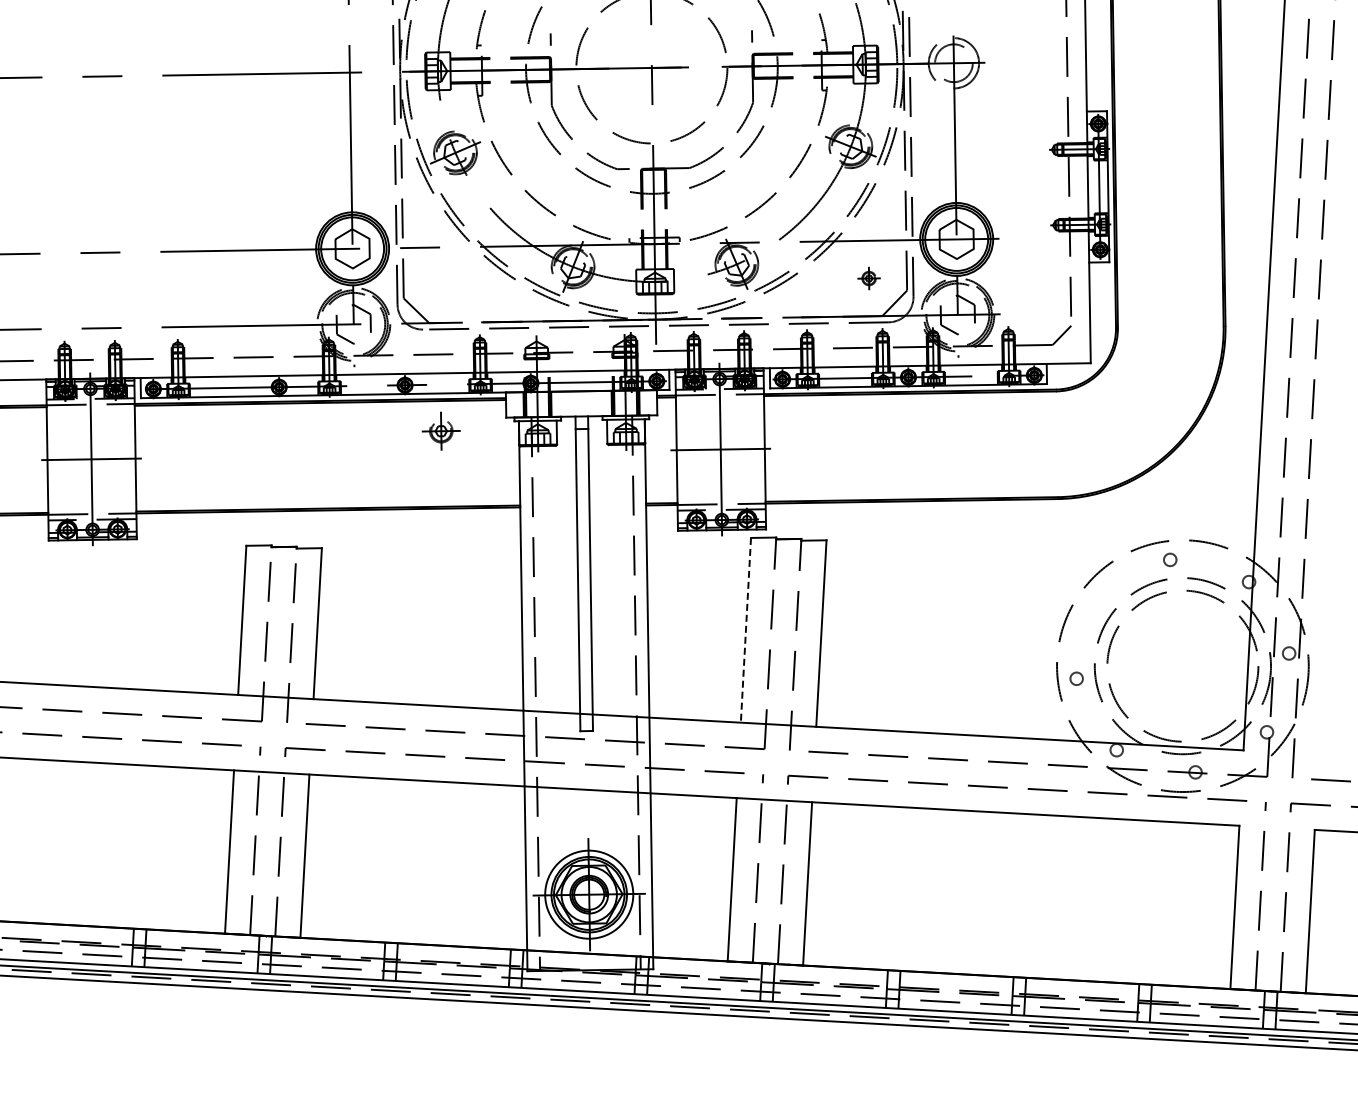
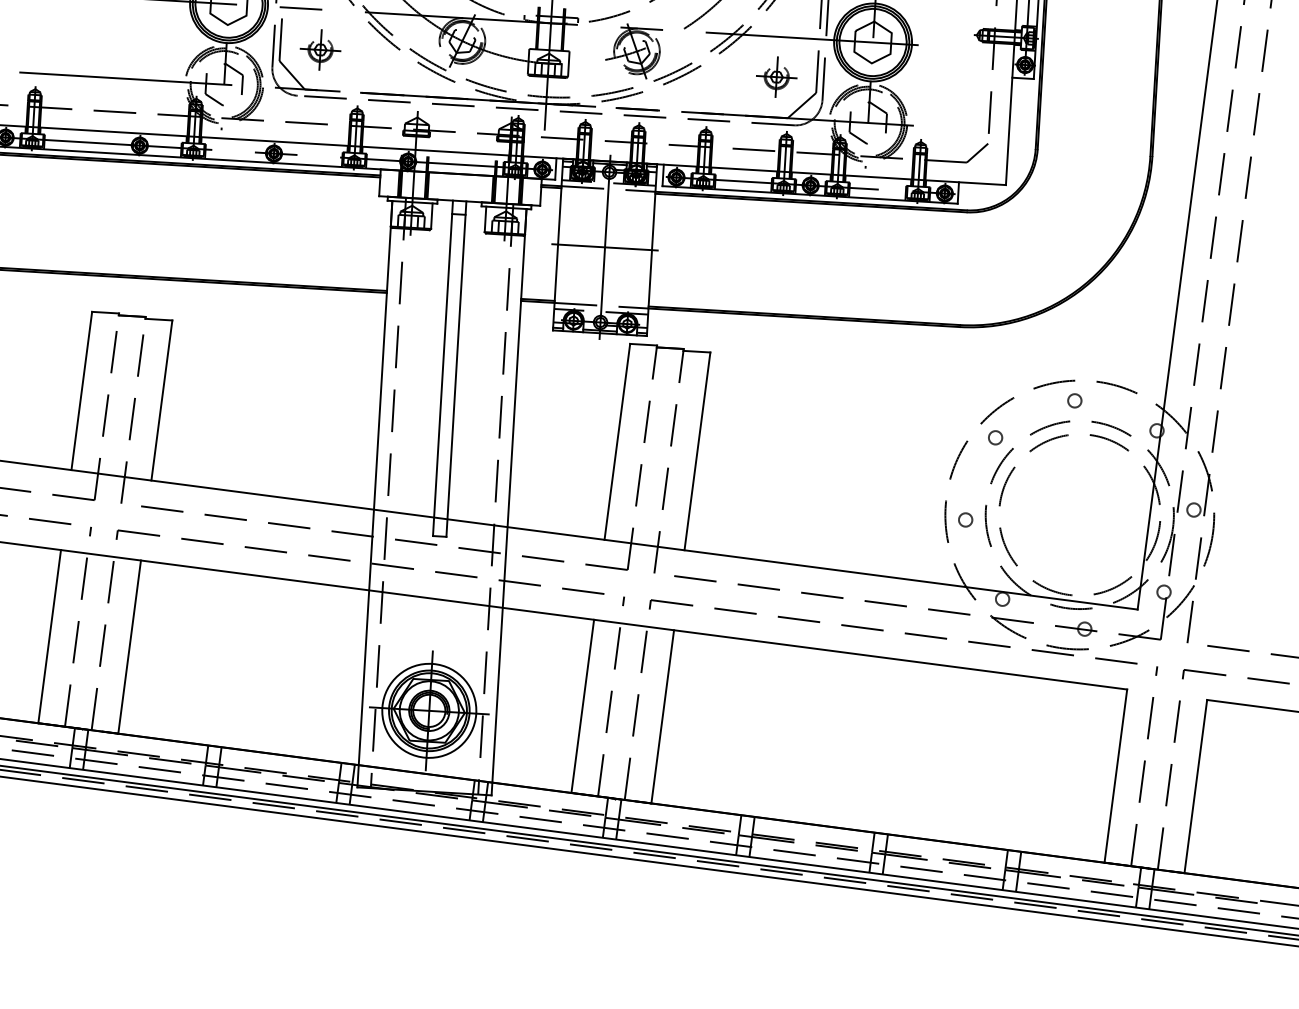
part: (868, 278) -> (776, 77), size x1.67
part: (440, 430) -> (319, 49), moved
circle: (1098, 599) -> (995, 437), added
line: (745, 630) -> (616, 442), dashed -> solid

